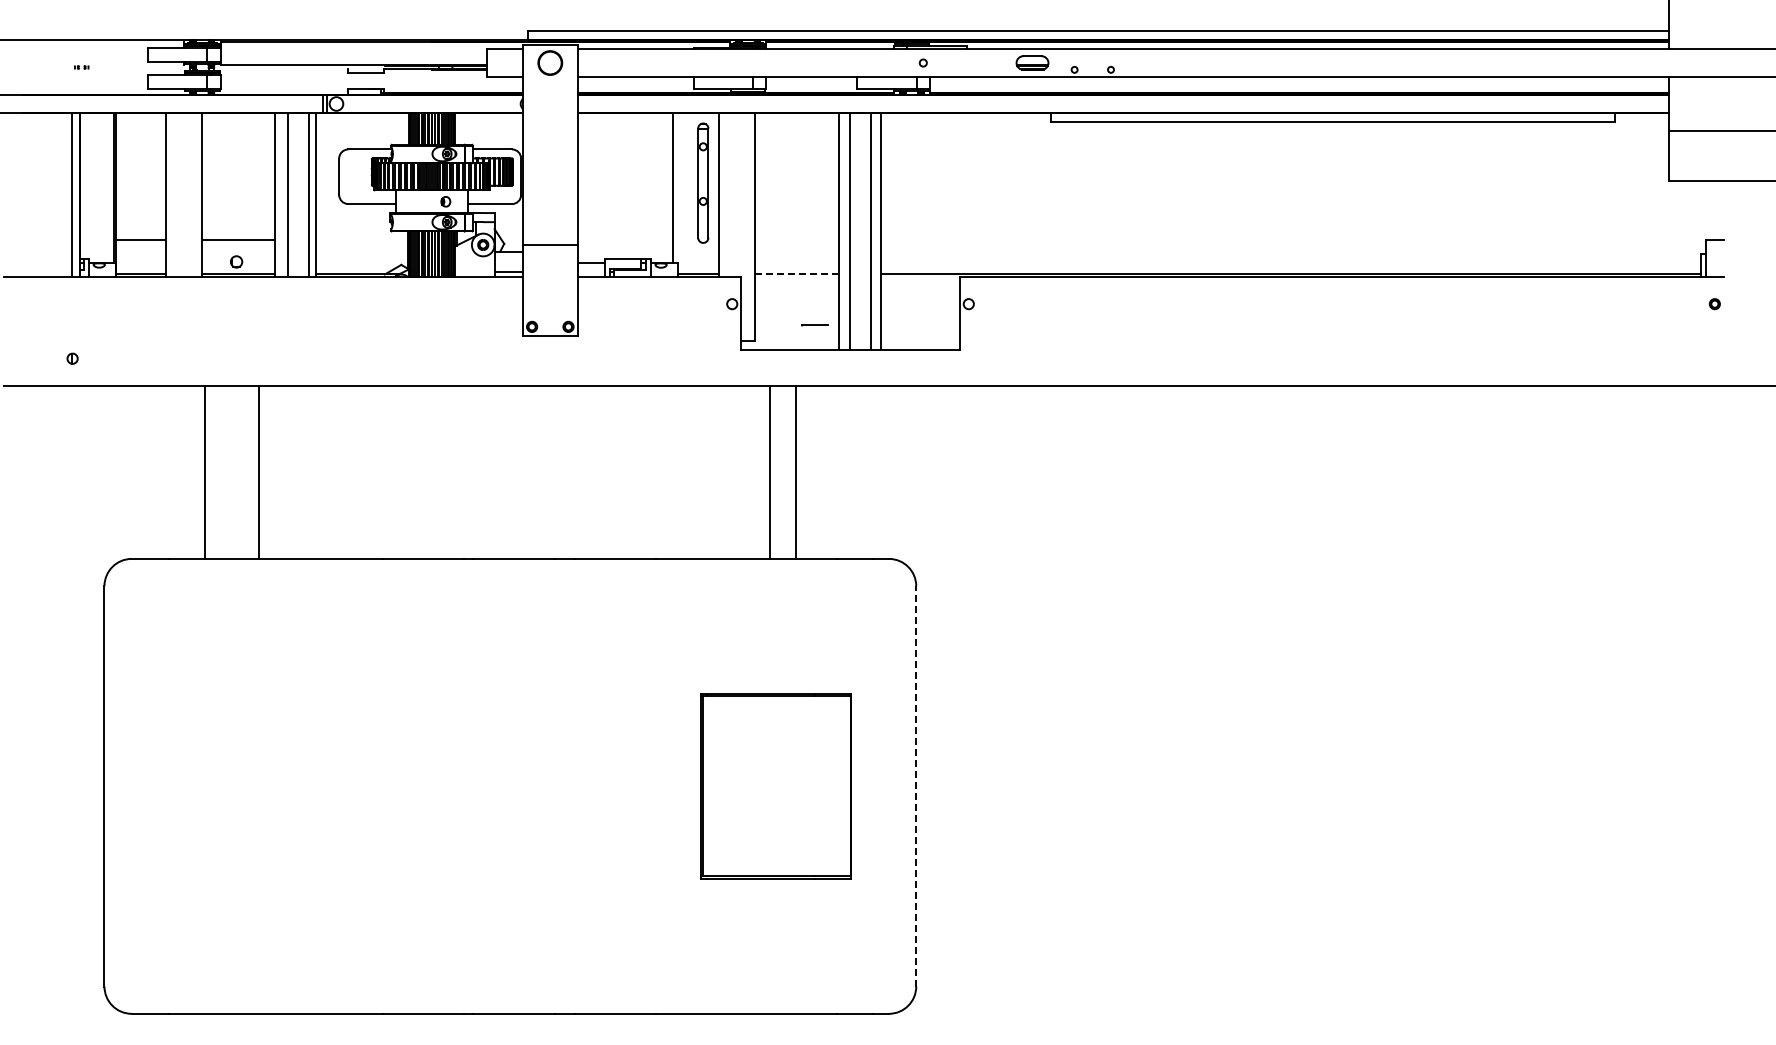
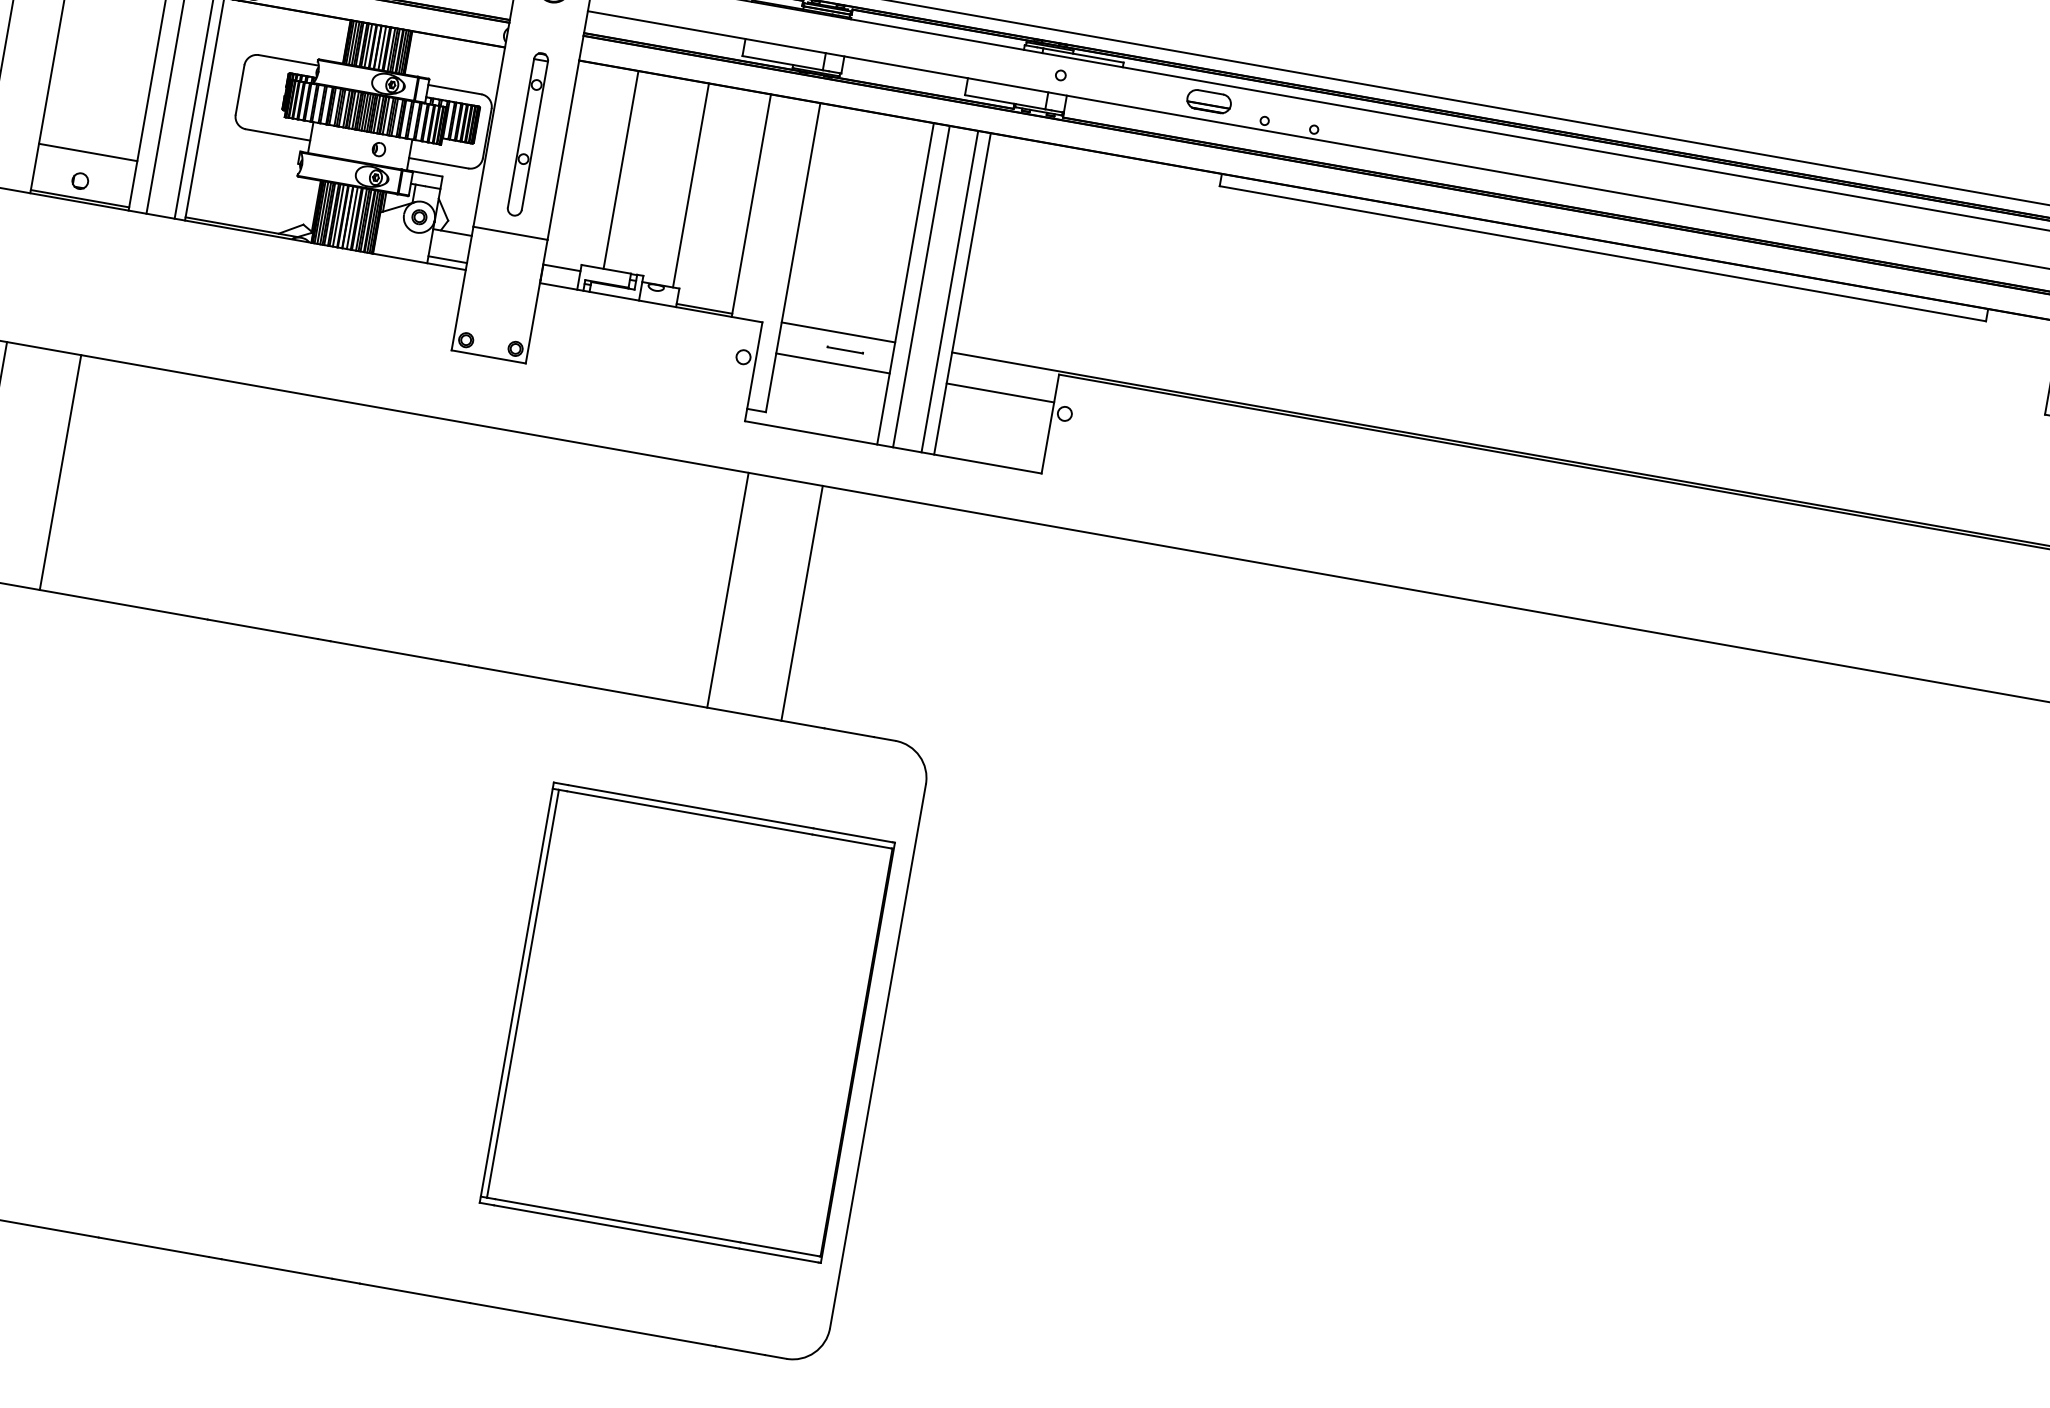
part: (703, 182) -> (528, 133), moved
line: (621, 185) -> (621, 169), added
line: (796, 274) -> (837, 332), dashed -> solid
line: (796, 297) -> (832, 363), added
line: (919, 297) -> (999, 393), added
line: (814, 325) -> (844, 350), moved
line: (770, 472) -> (802, 603), moved
line: (796, 472) -> (727, 590), moved
line: (916, 785) -> (878, 1055), dashed -> solid
part: (775, 786) -> (686, 1022), size x1.67

